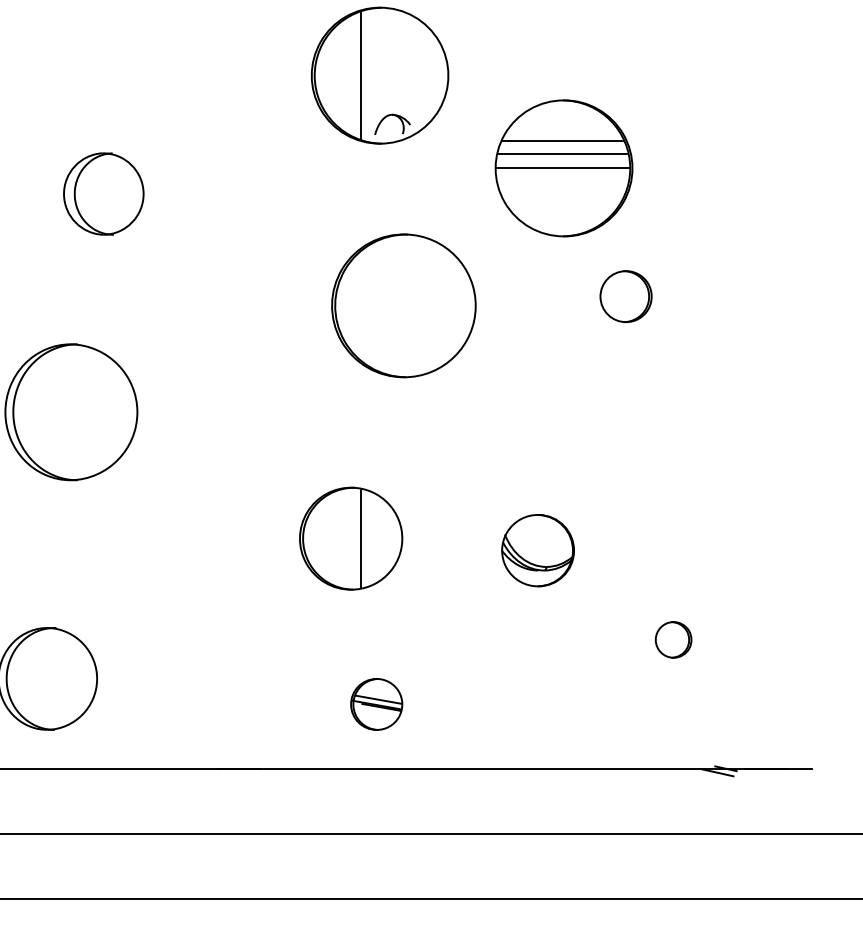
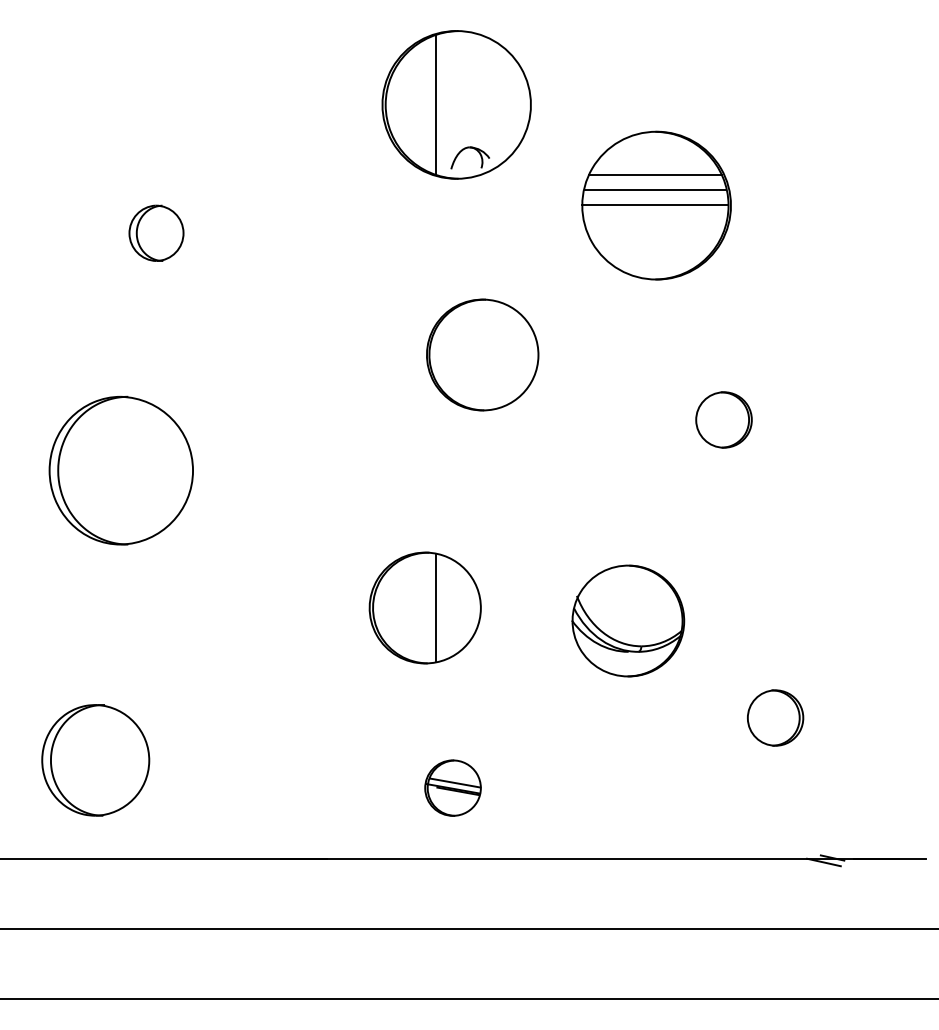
part: (103, 193) -> (156, 232), size x0.62
part: (625, 296) -> (723, 419), moved
part: (403, 305) -> (482, 354), size x0.71
part: (538, 550) -> (628, 620), size x1.43
part: (673, 639) -> (775, 717), size x1.43

